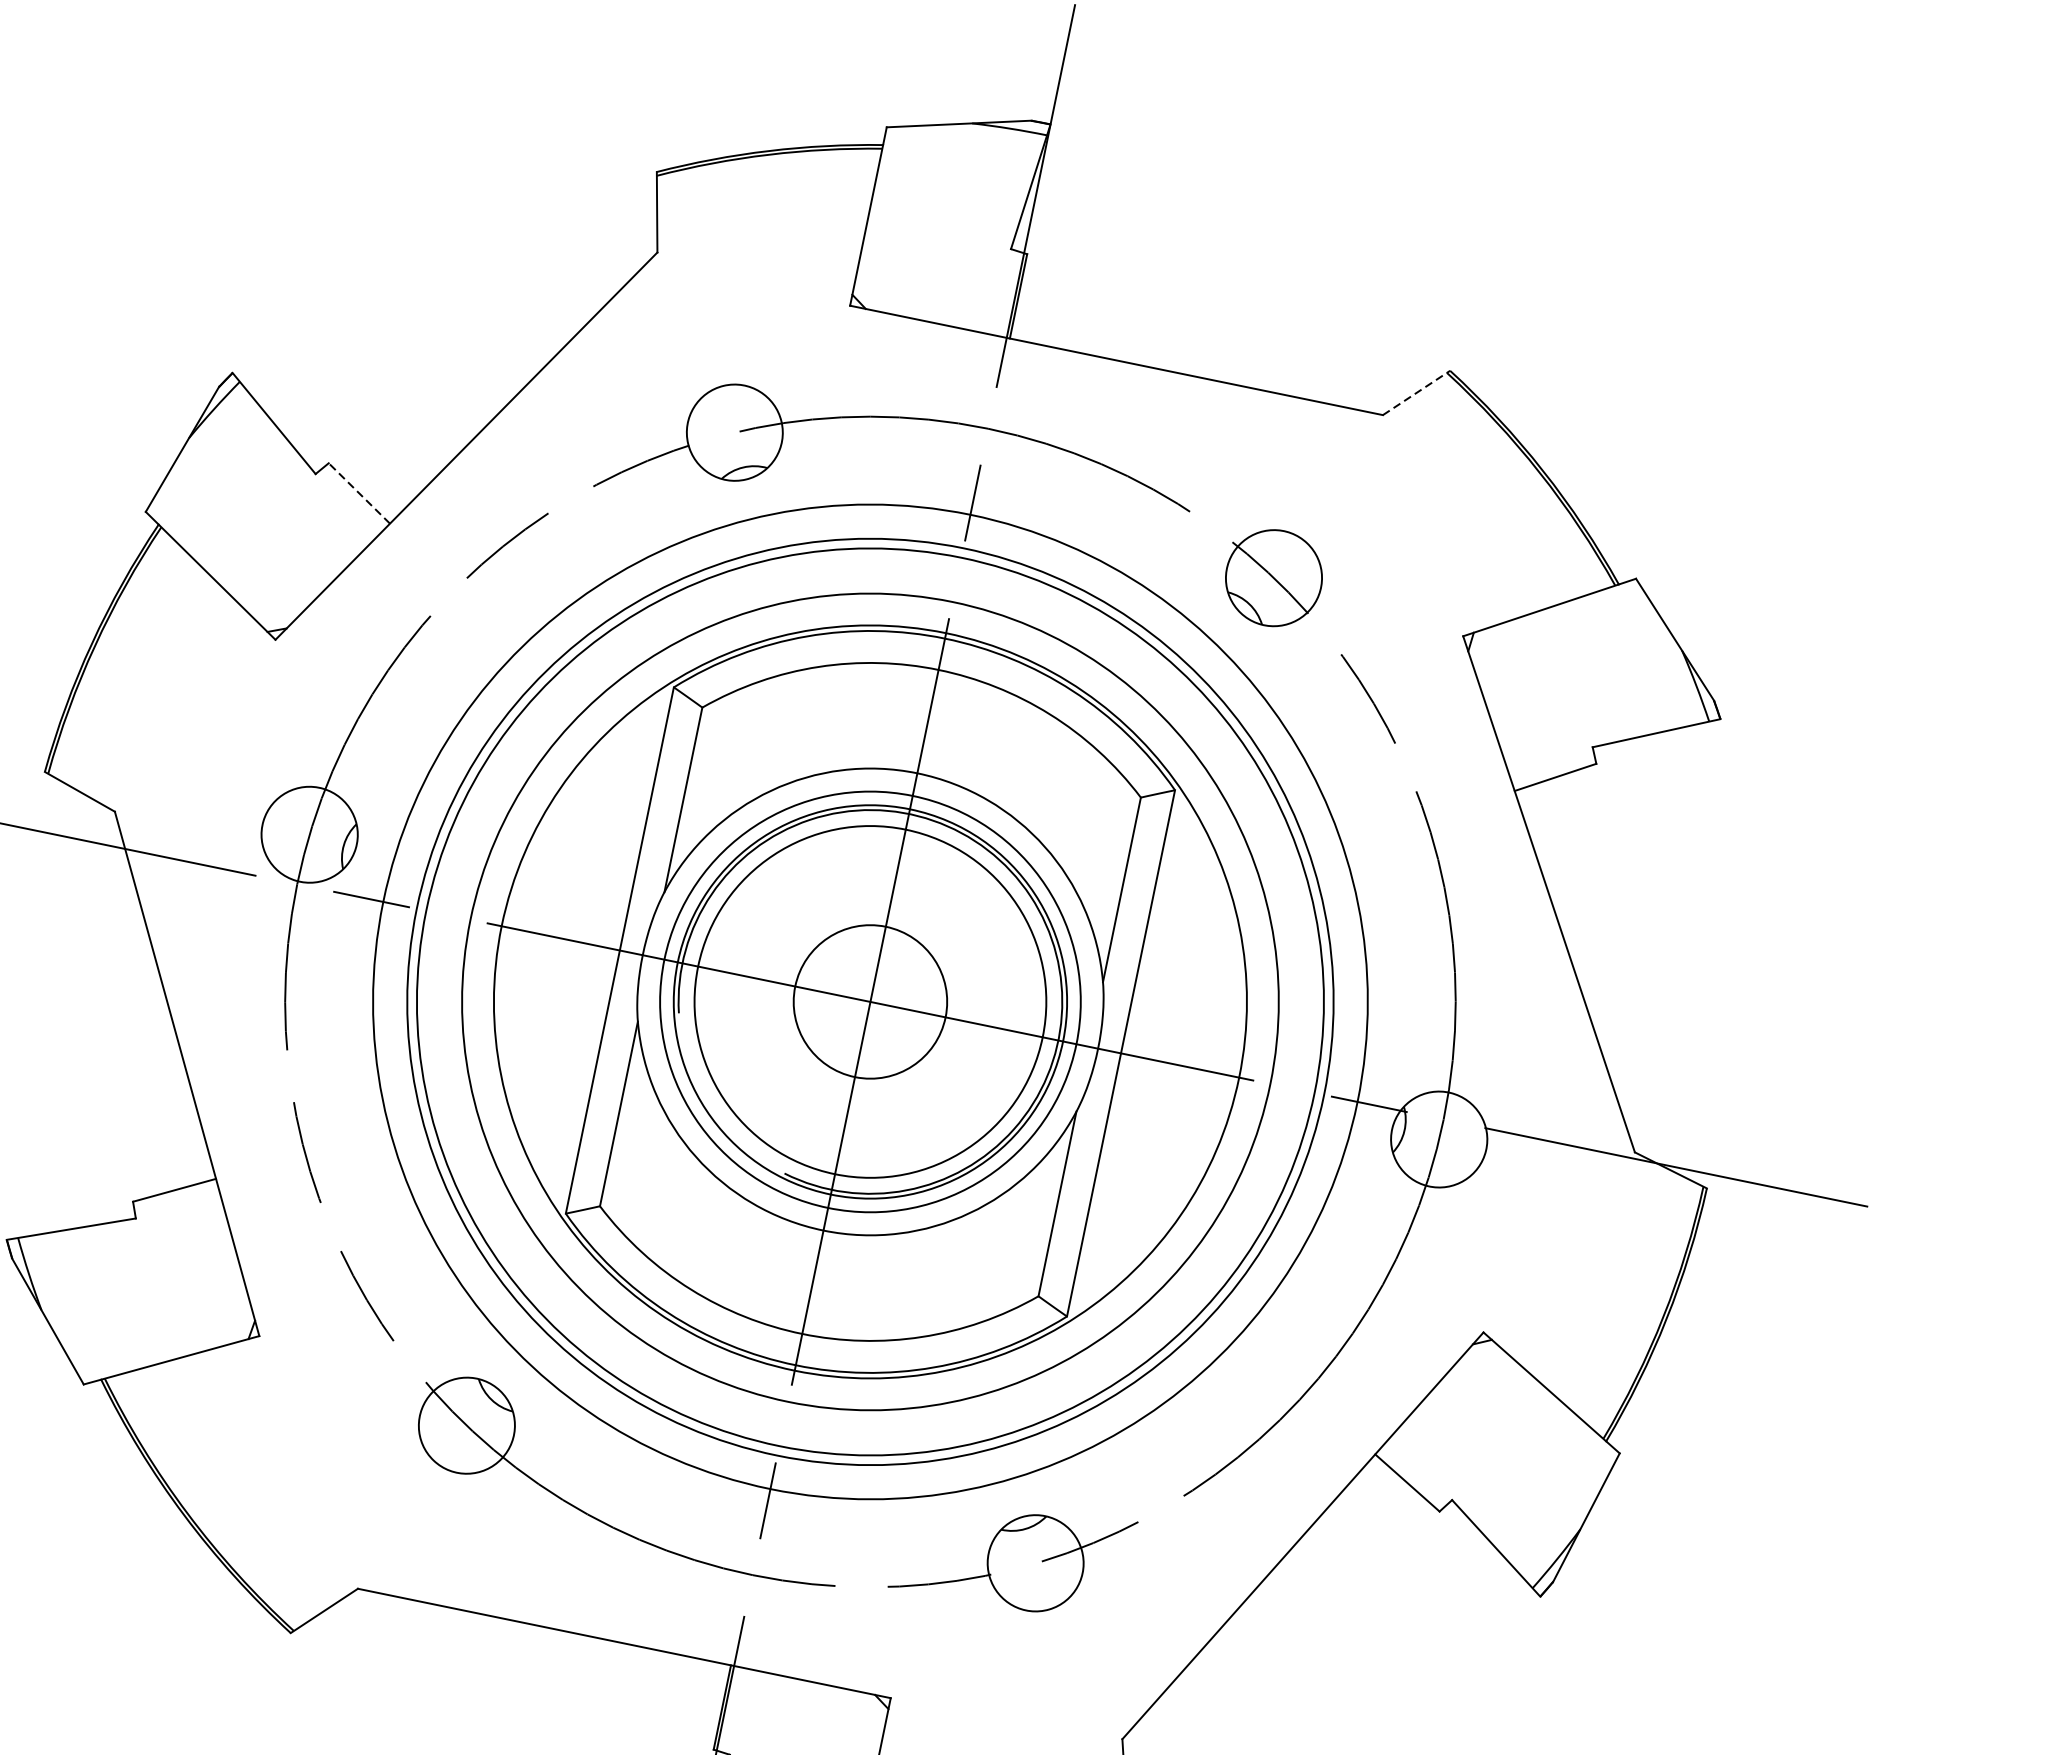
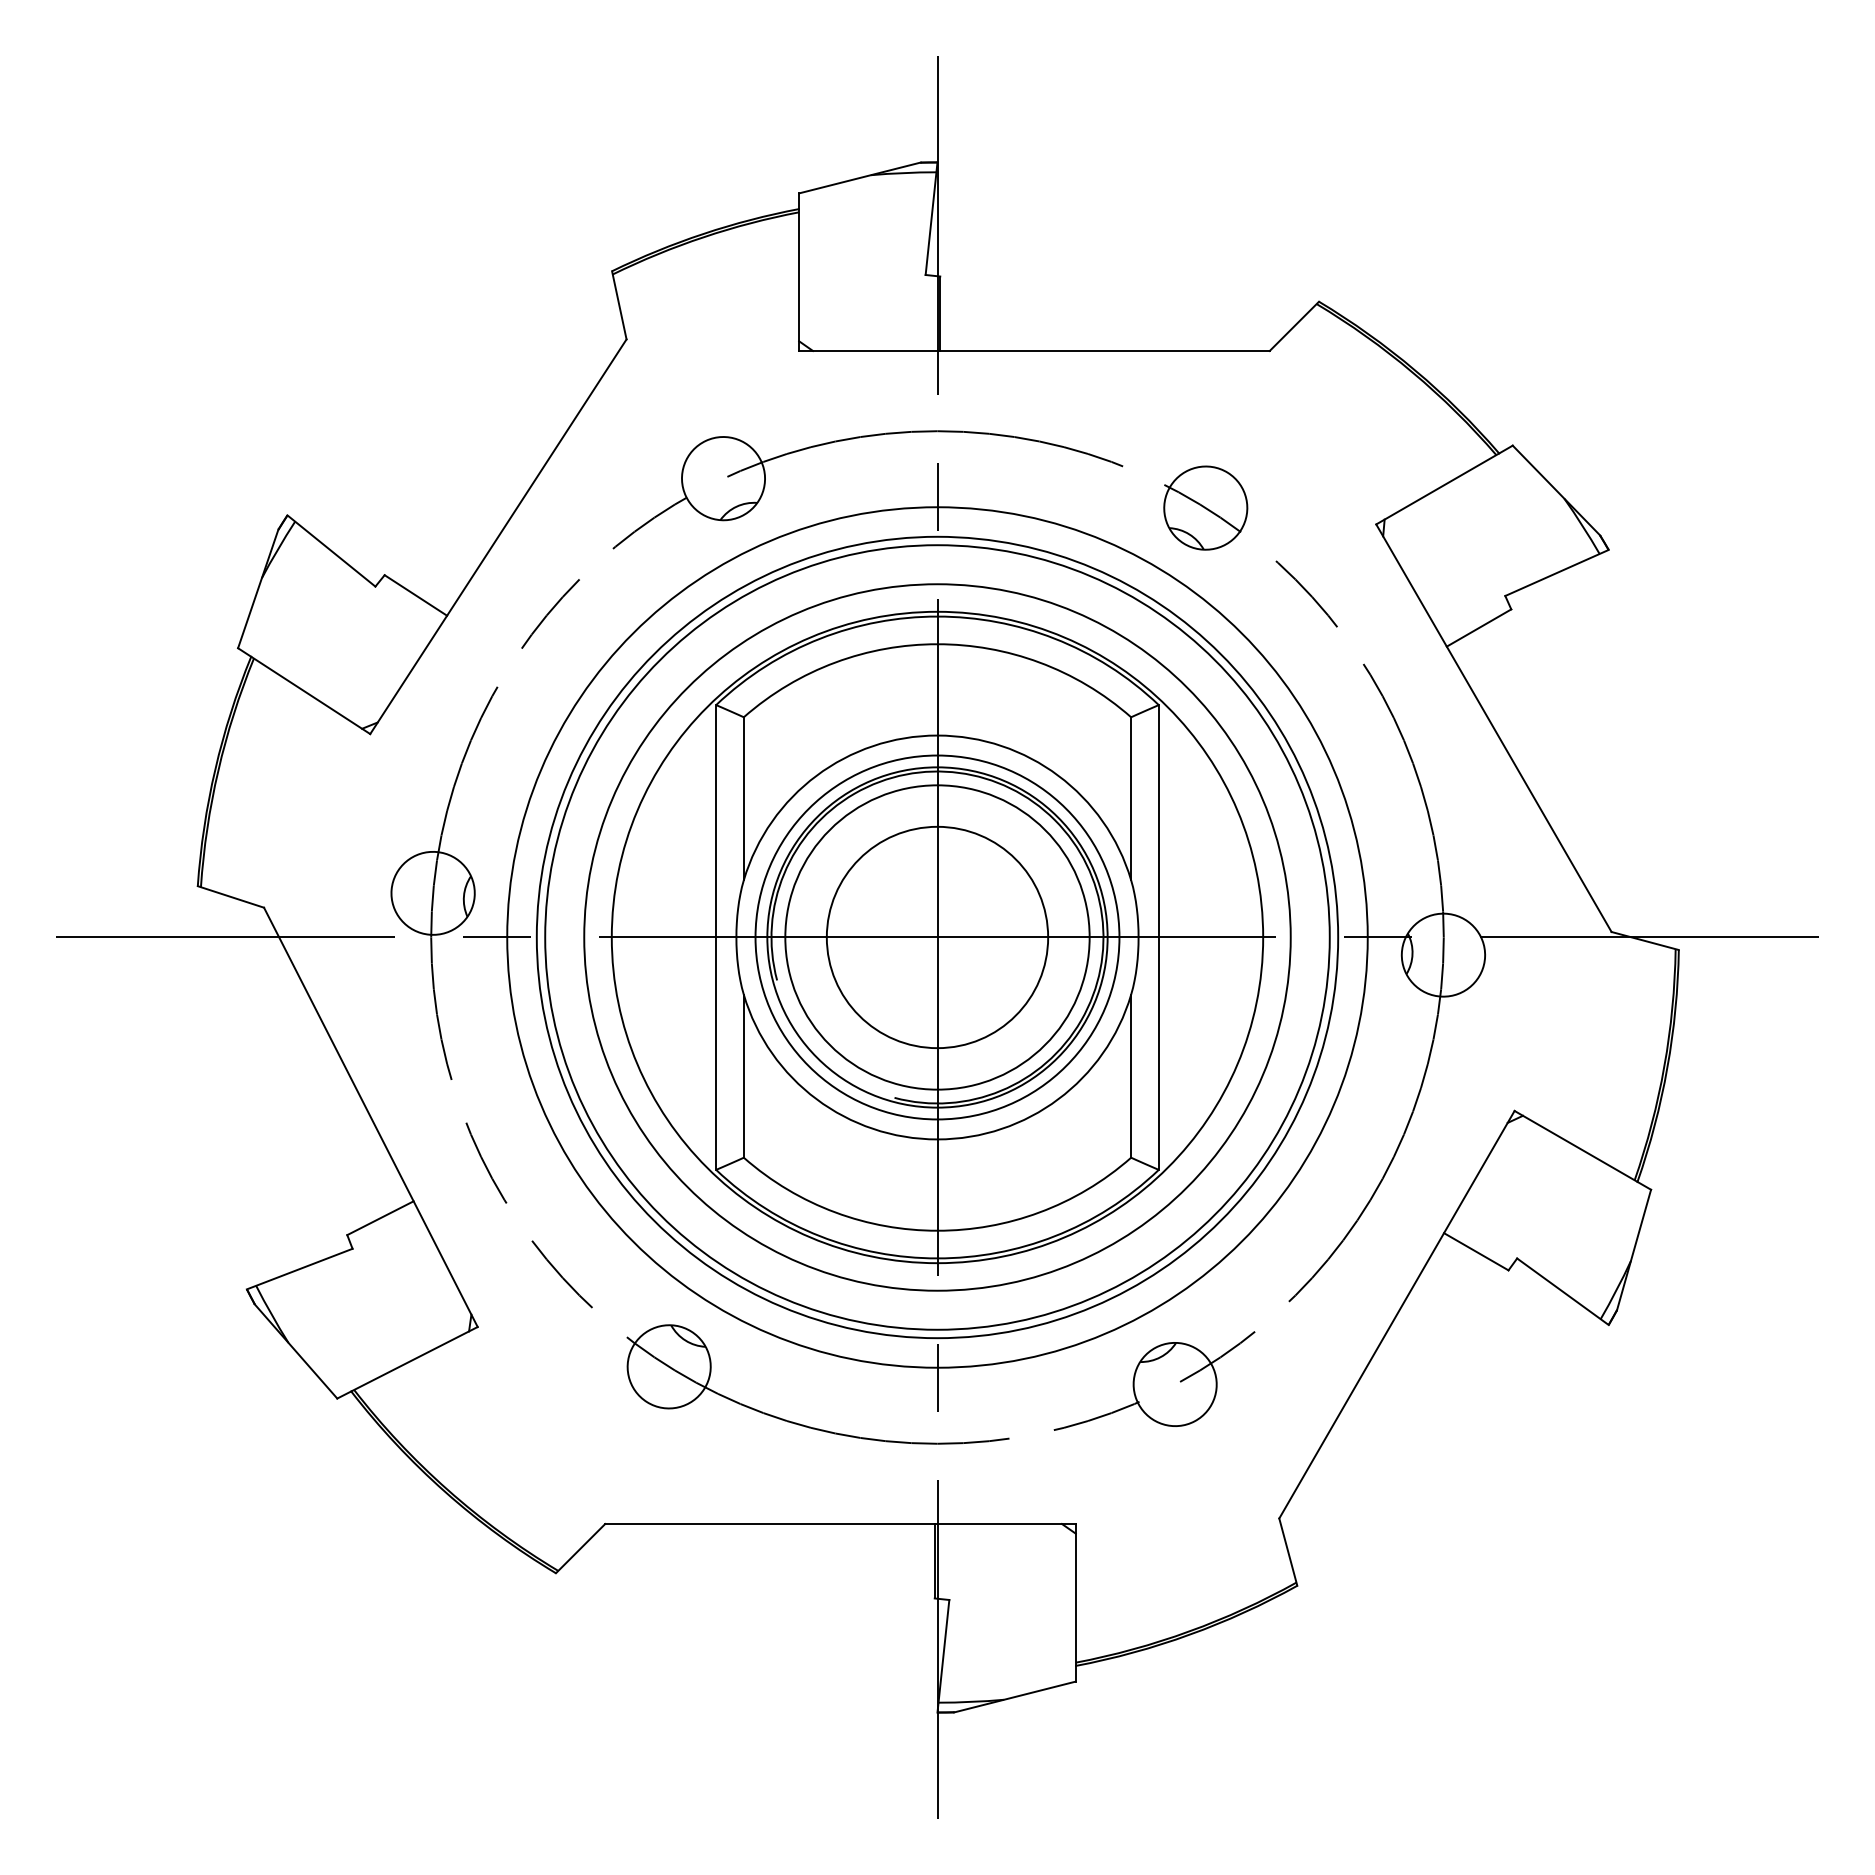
line: (1416, 393) -> (1294, 326), dashed -> solid
line: (358, 493) -> (415, 595), dashed -> solid
circle: (870, 1001) -> (937, 937), size x1.67

